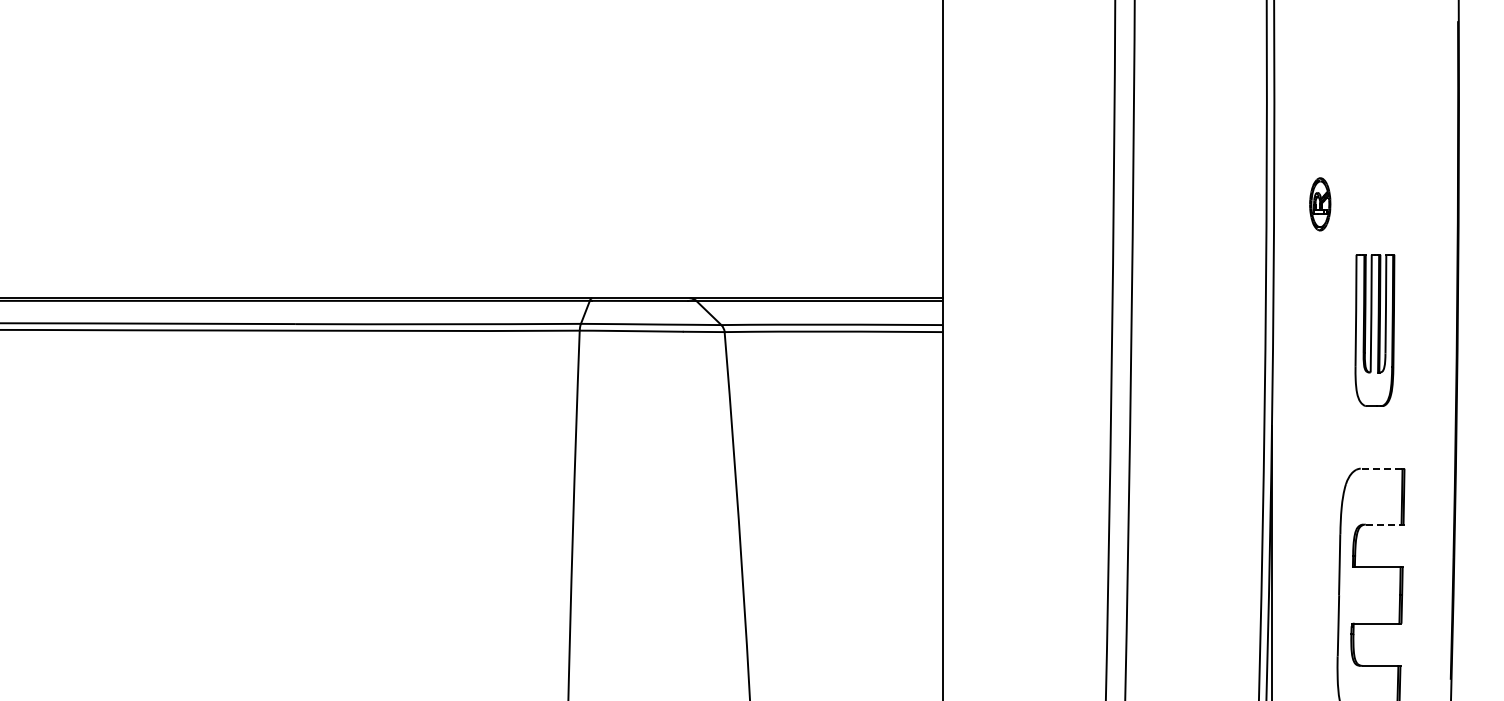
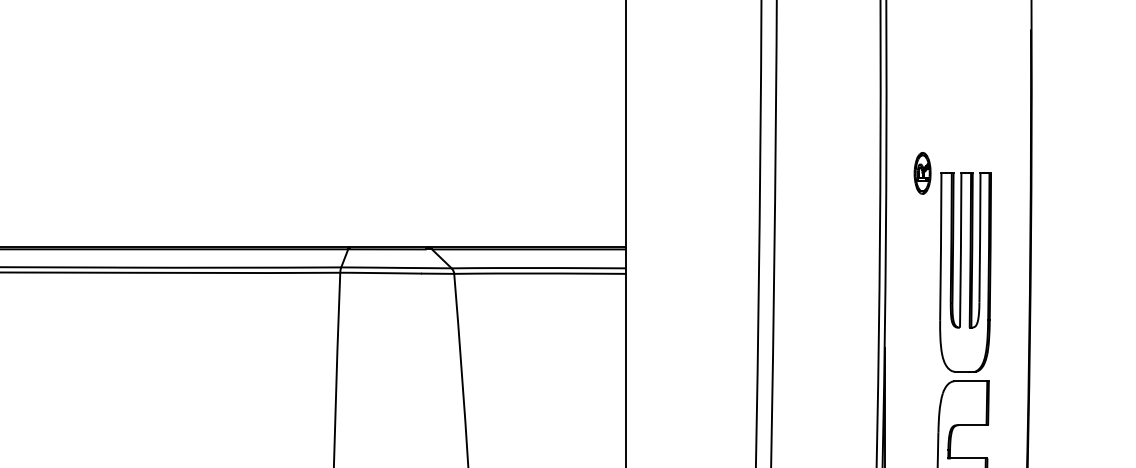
part: (1374, 330) -> (965, 272), size x1.67
line: (1381, 468) -> (970, 381), dashed -> solid
line: (1383, 524) -> (972, 425), dashed -> solid

